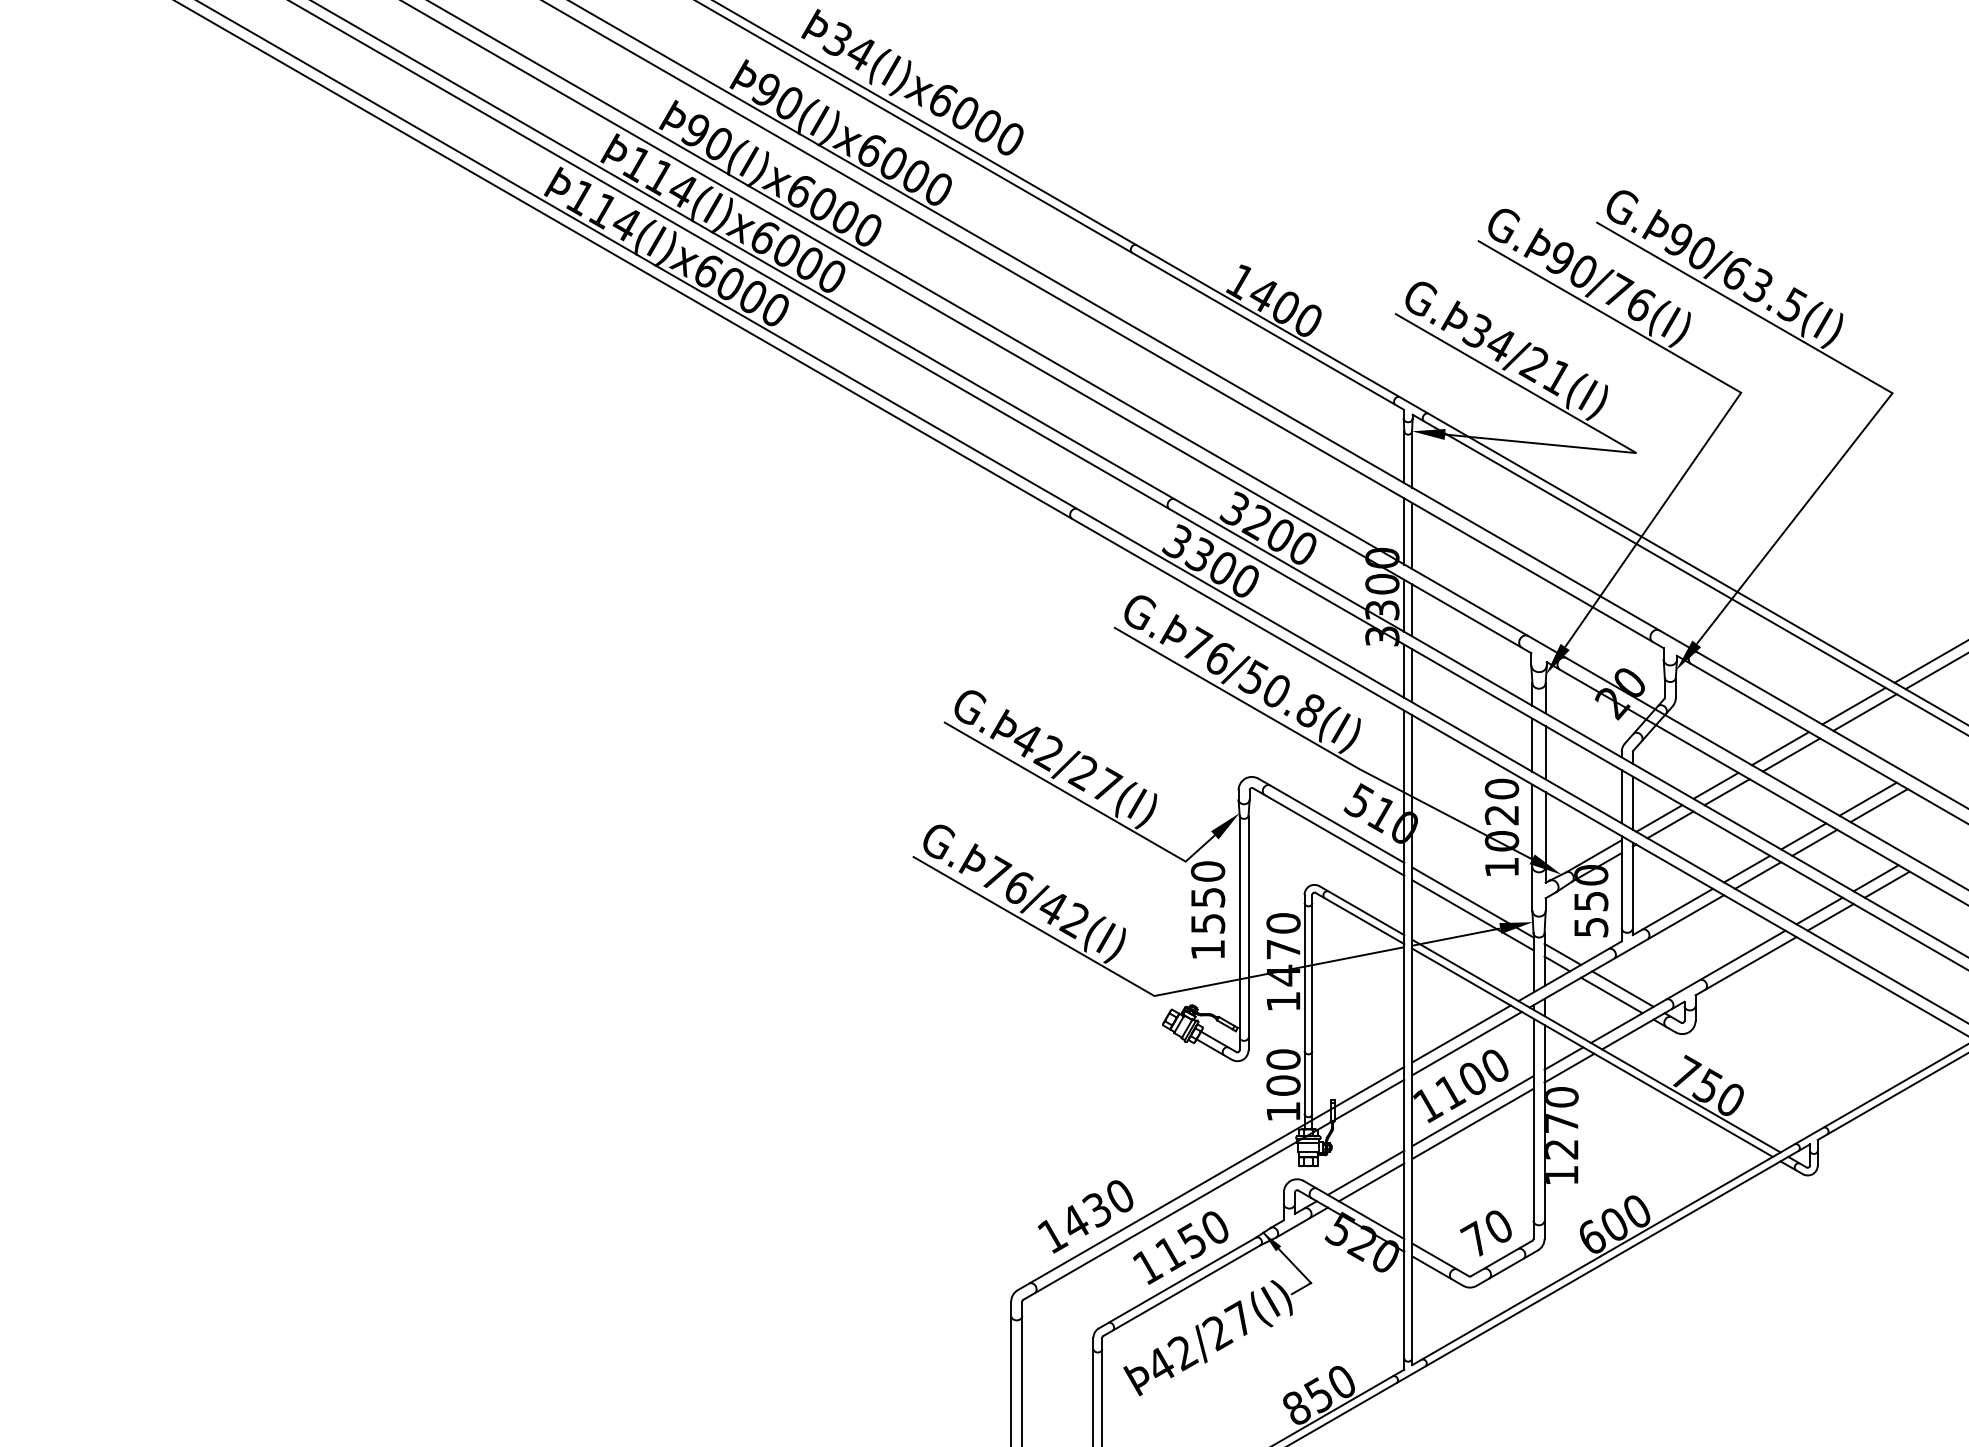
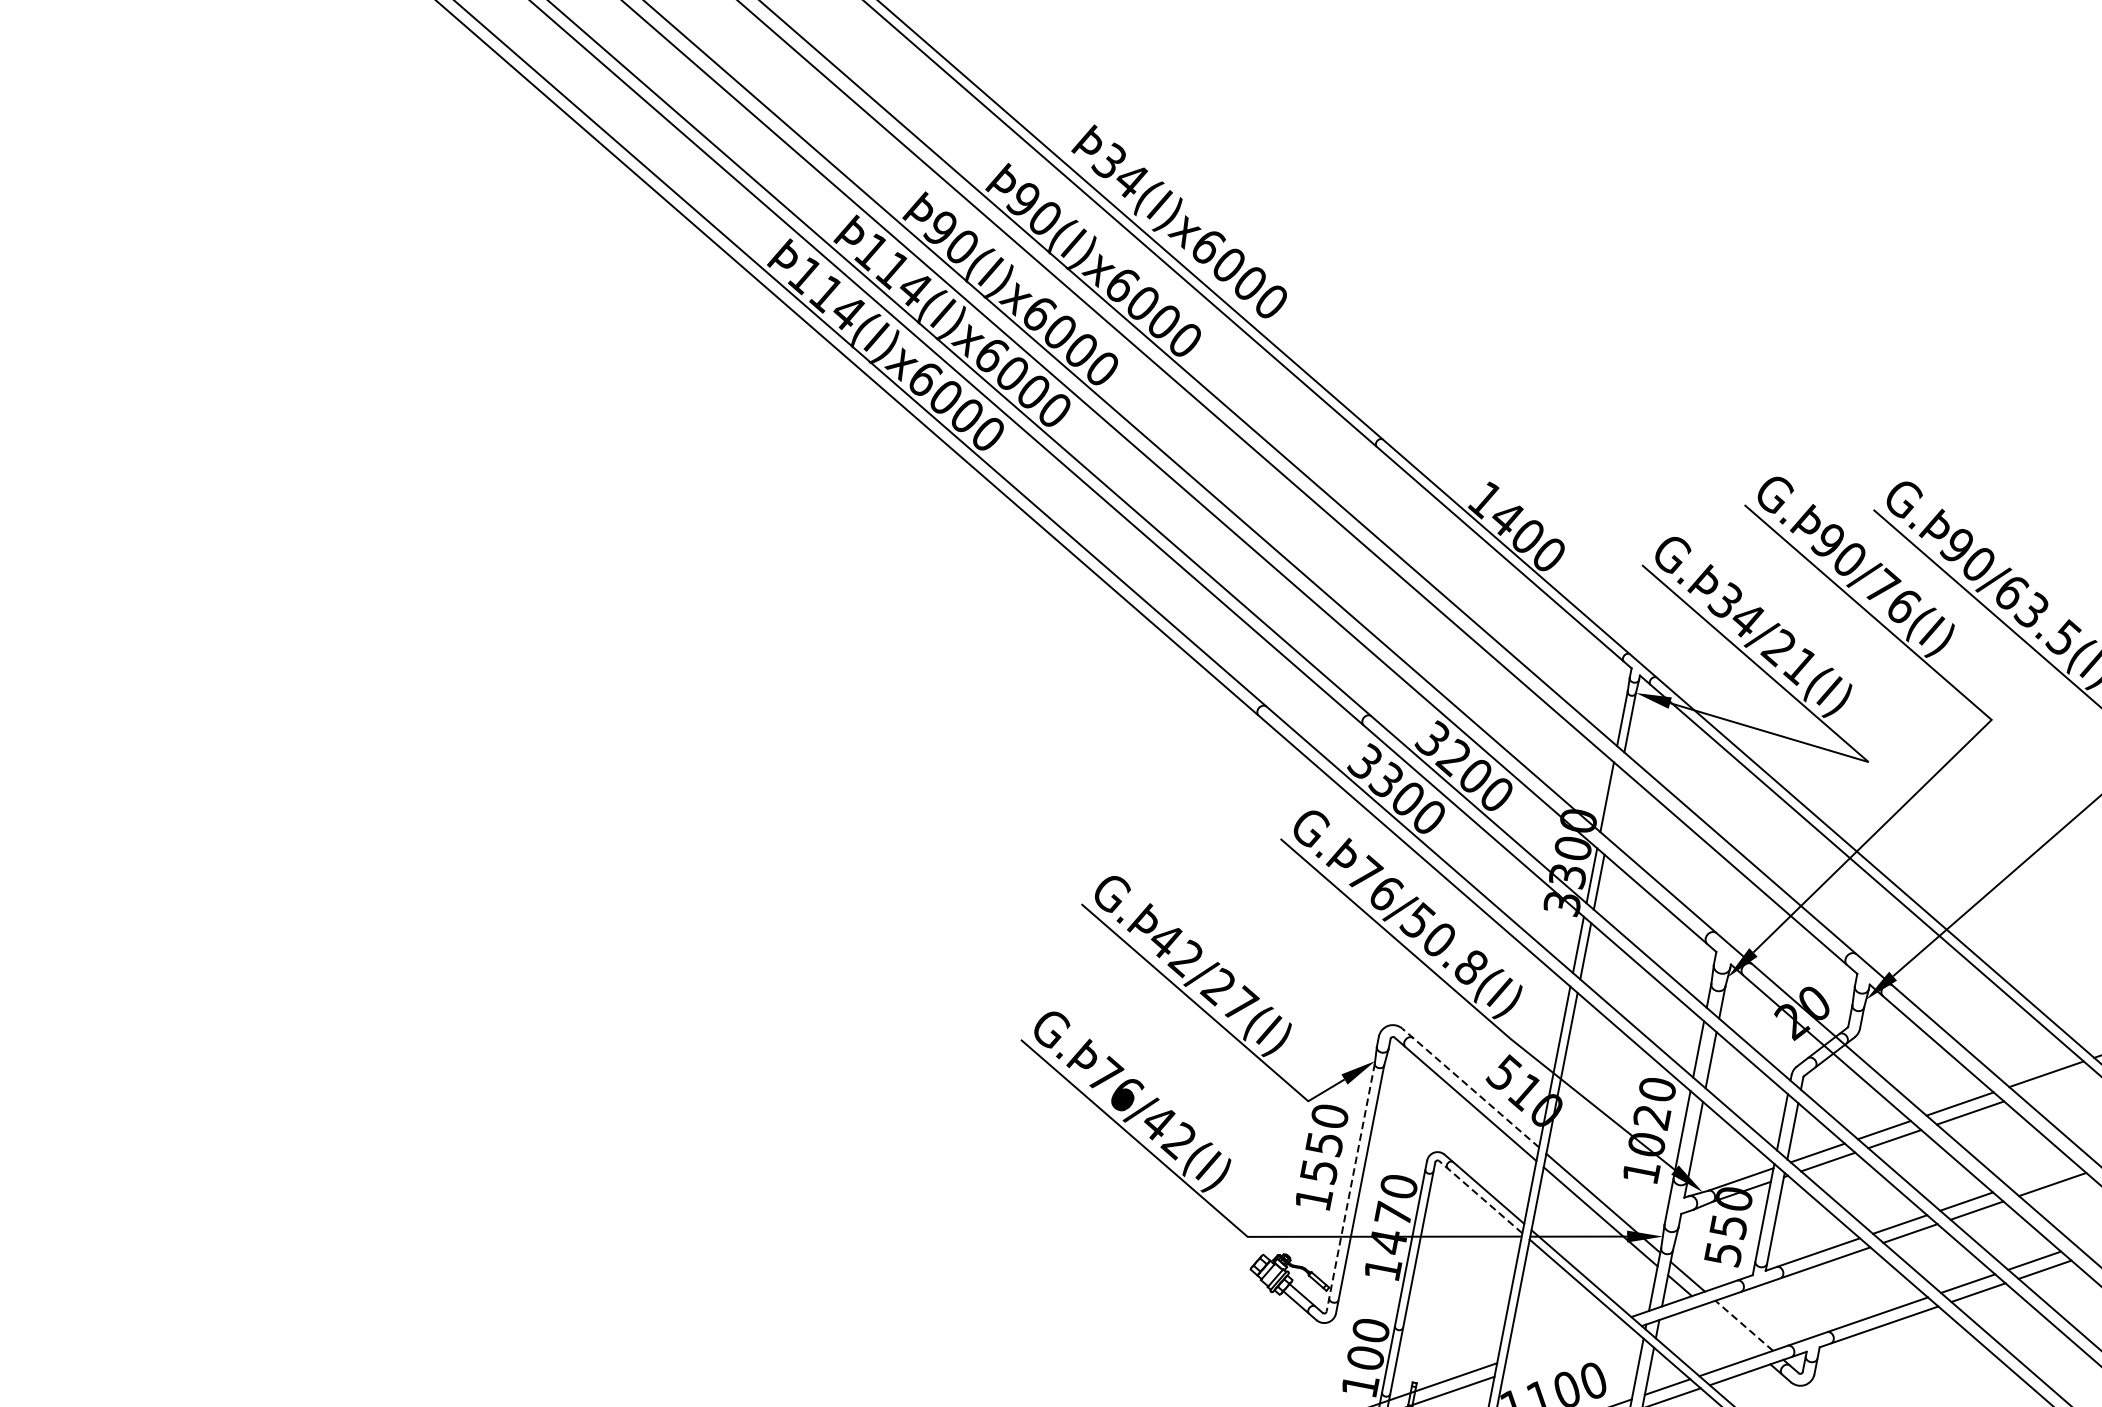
line: (1412, 535) -> (1615, 803), removed
line: (1864, 712) -> (2056, 1083), removed
line: (1867, 798) -> (2041, 1174), removed
line: (1330, 820) -> (1469, 1087), solid -> dashed
line: (1359, 918) -> (1480, 1197), solid -> dashed
line: (1239, 933) -> (1350, 1188), solid -> dashed
line: (1622, 988) -> (1743, 1325), solid -> dashed
line: (1611, 995) -> (1730, 1330), removed
line: (1461, 1033) -> (1564, 1339), removed
line: (1466, 1043) -> (1567, 1351), removed

